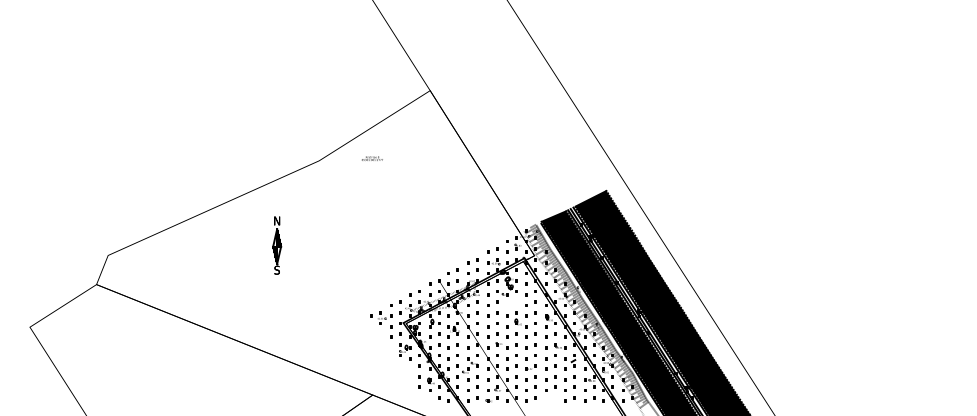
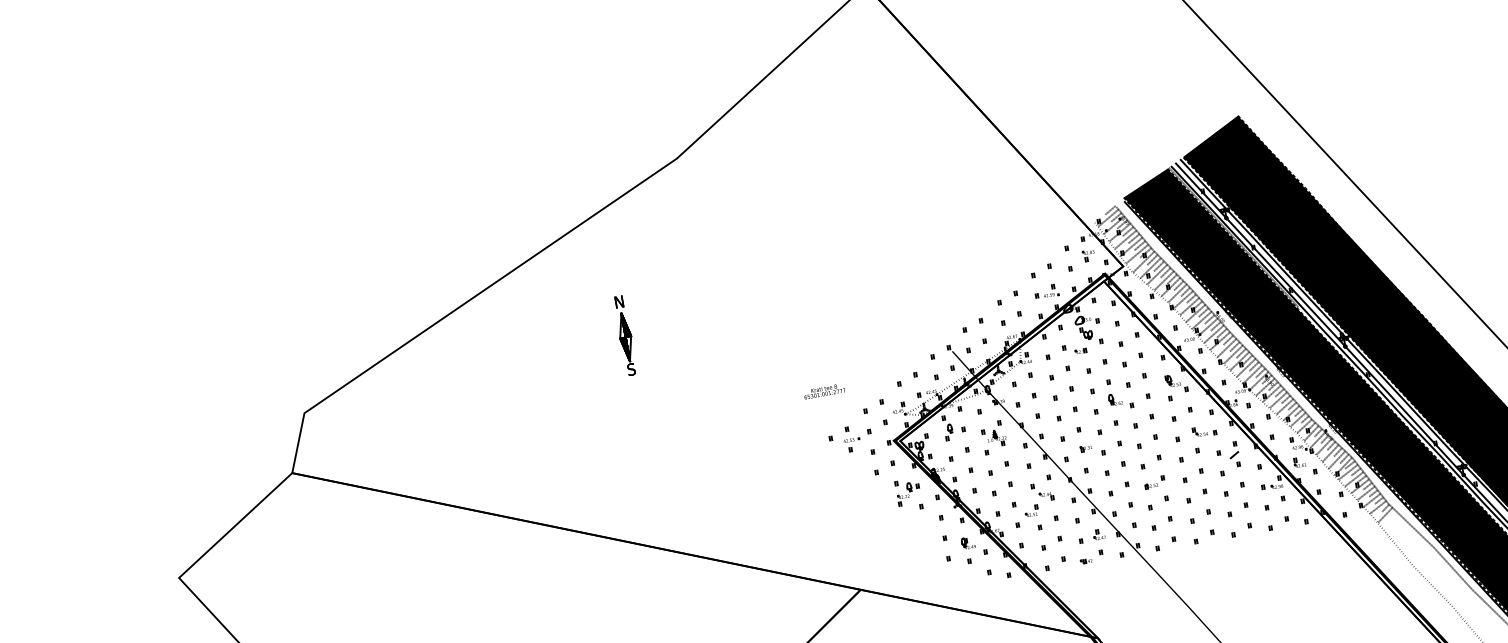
text: (372, 158) -> (824, 391), moved
part: (276, 245) -> (624, 335), size x0.71
part: (511, 303) -> (1095, 366), added
part: (550, 399) -> (1203, 536), added

